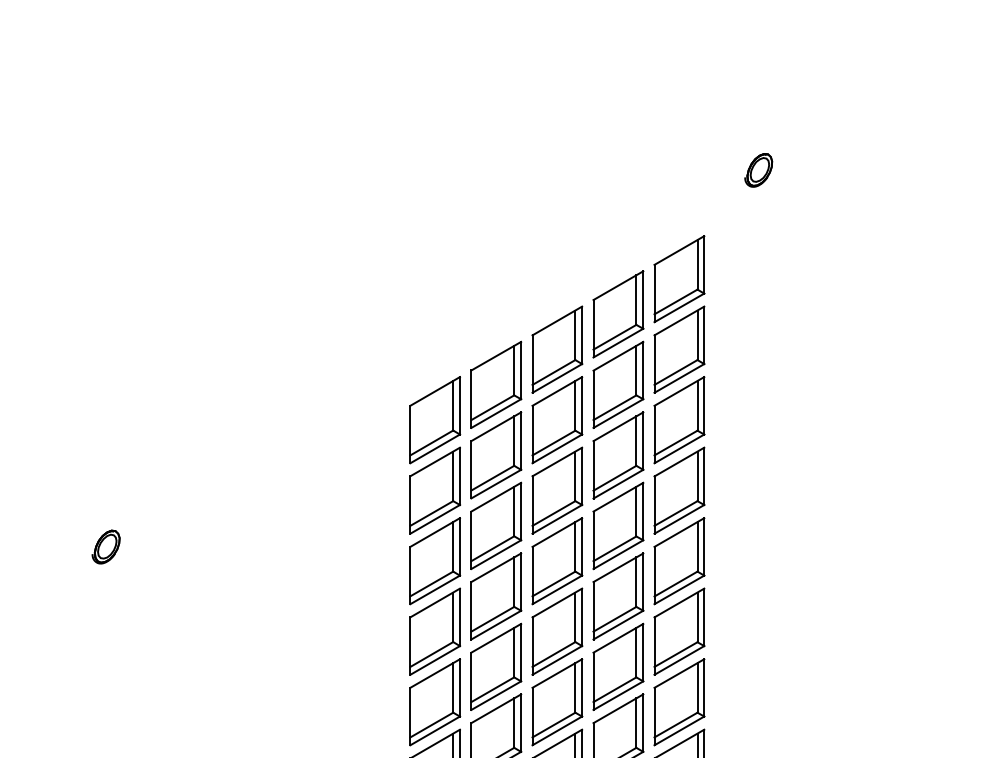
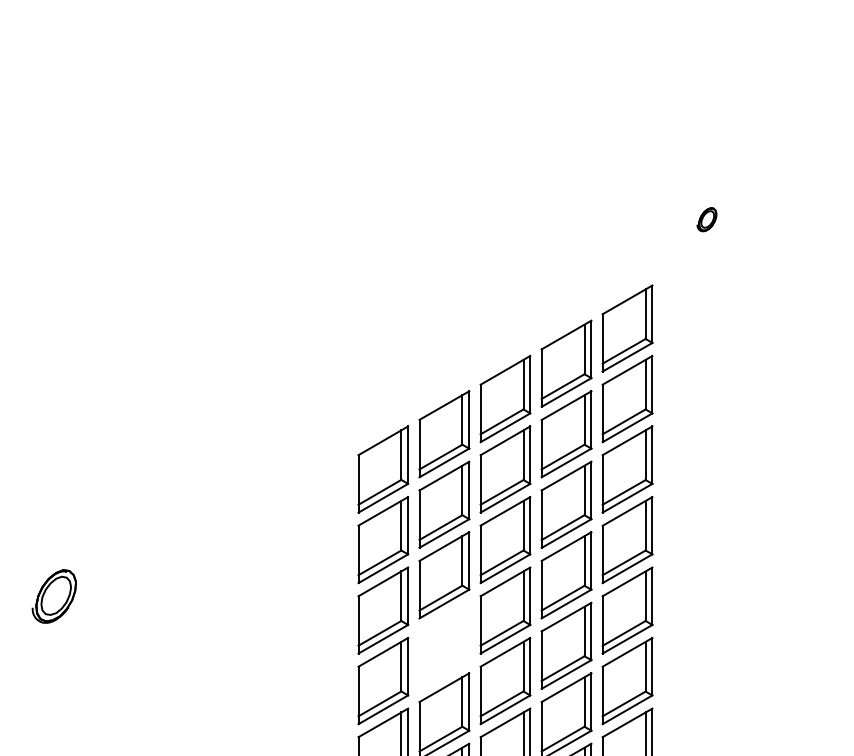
part: (758, 170) -> (706, 219), size x0.7
part: (105, 546) -> (53, 595), size x1.6
part: (496, 596) -> (444, 645), removed

